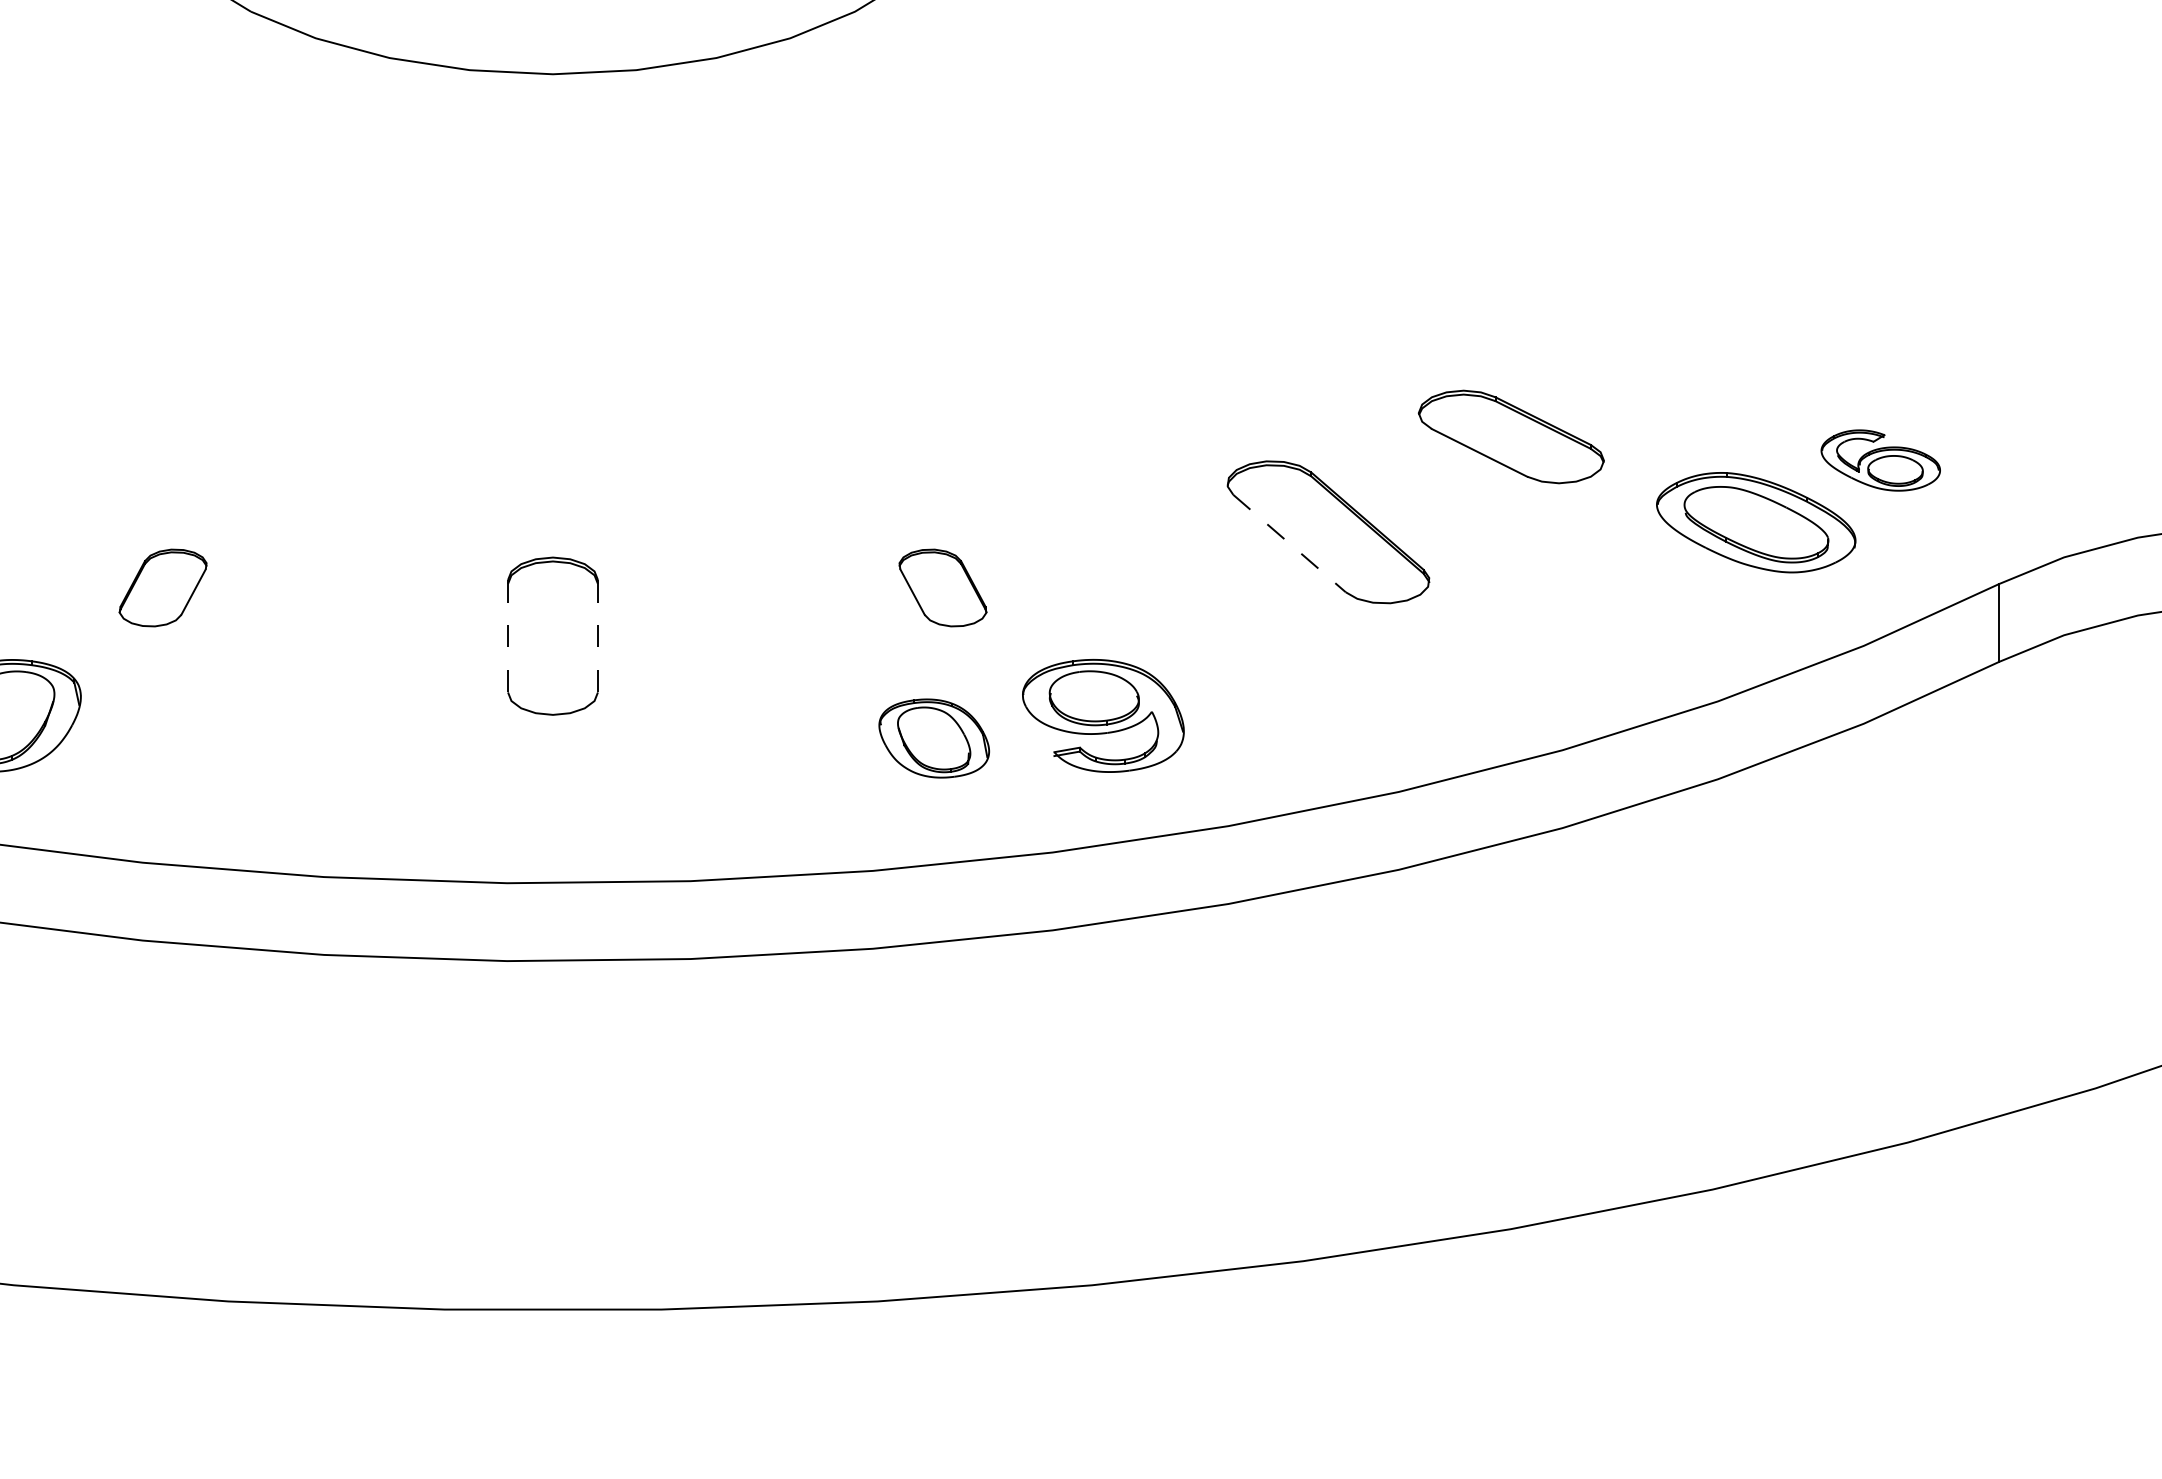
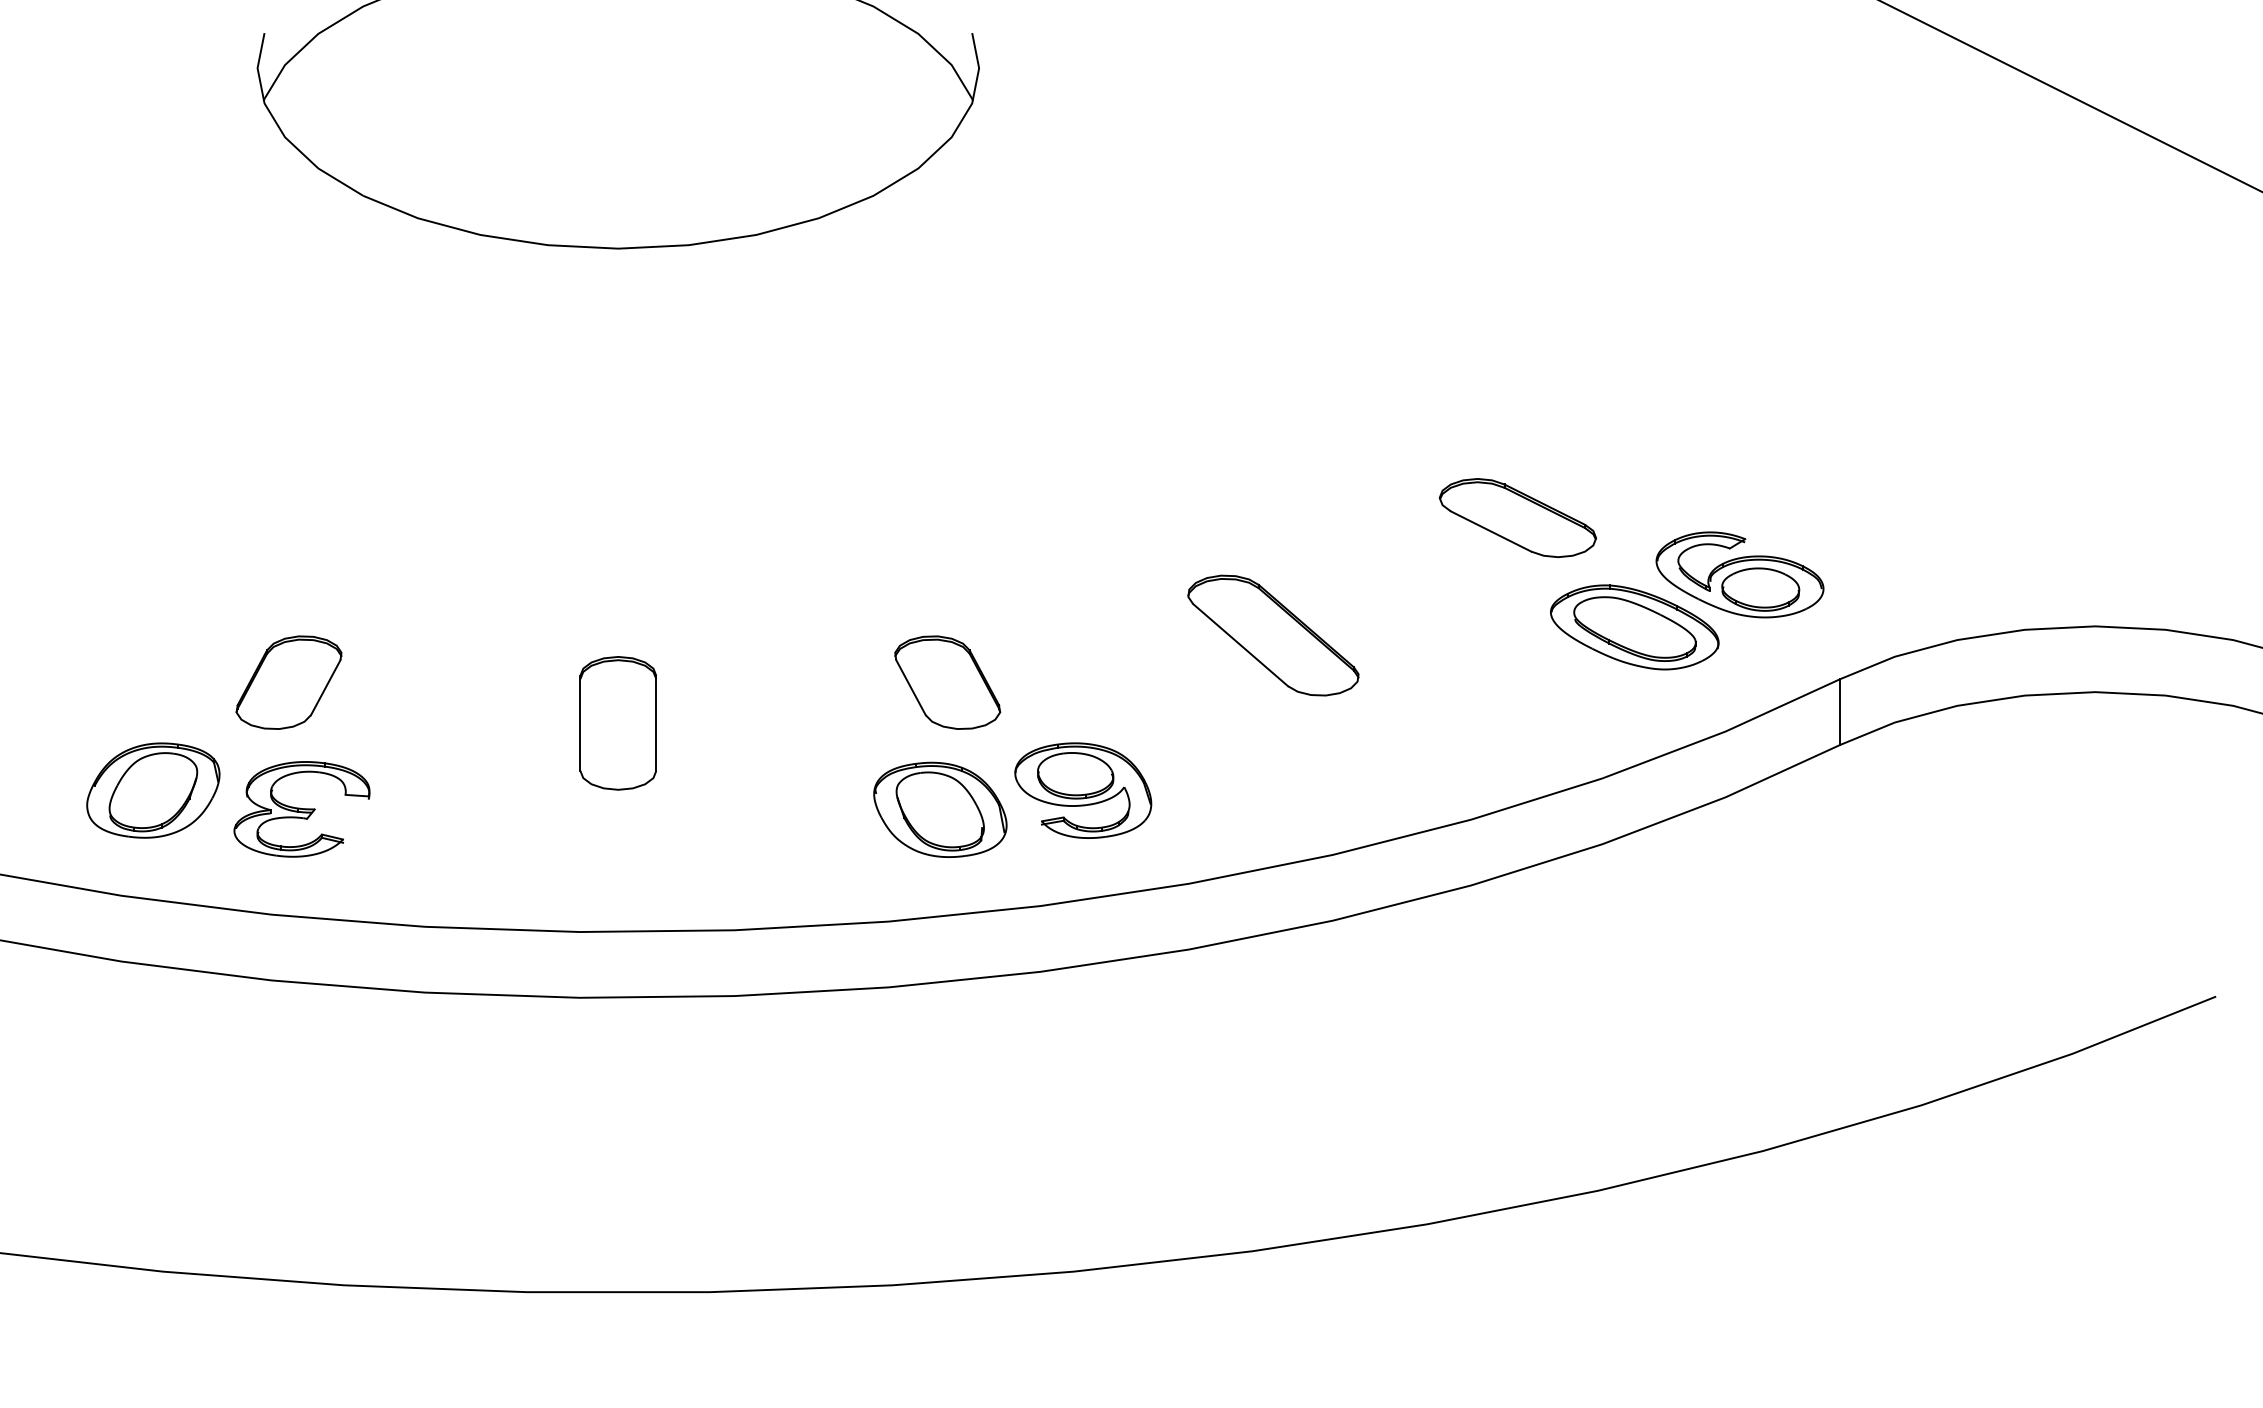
part: (1510, 437) -> (1517, 518), moved
part: (1880, 460) -> (1739, 574), size x1.67
line: (1289, 544) -> (1240, 645), dashed -> solid
part: (162, 587) -> (288, 682), size x1.43
part: (942, 587) -> (947, 682), size x1.43
line: (598, 635) -> (656, 722), dashed -> solid
line: (508, 636) -> (580, 723), dashed -> solid
part: (177, 738) -> (301, 809), added
part: (934, 738) -> (940, 809), size x1.43

